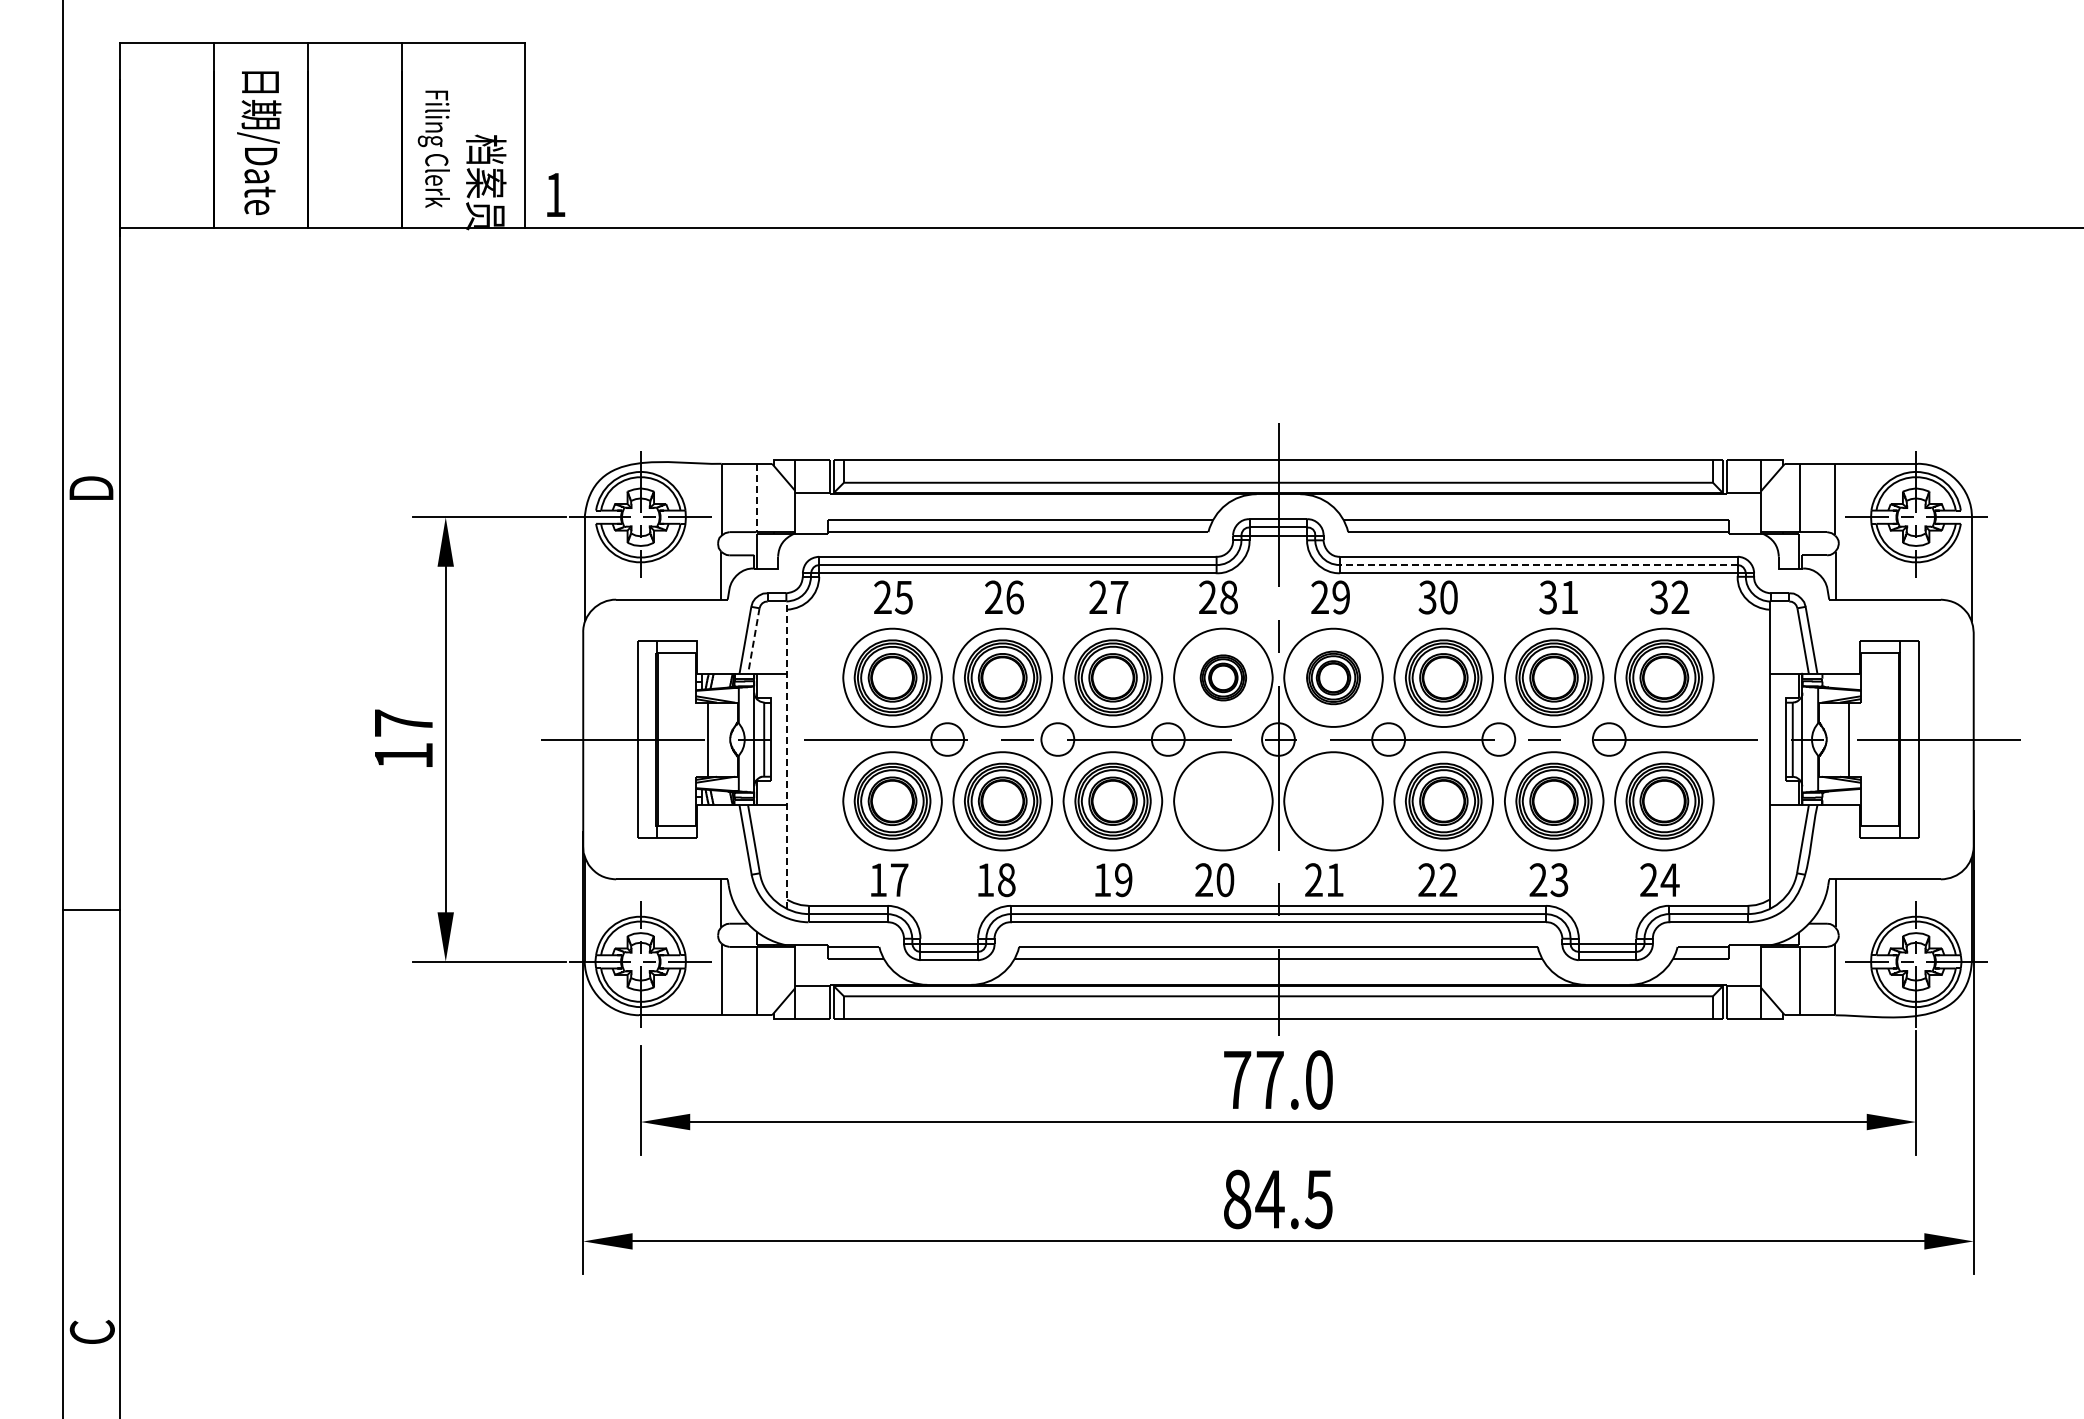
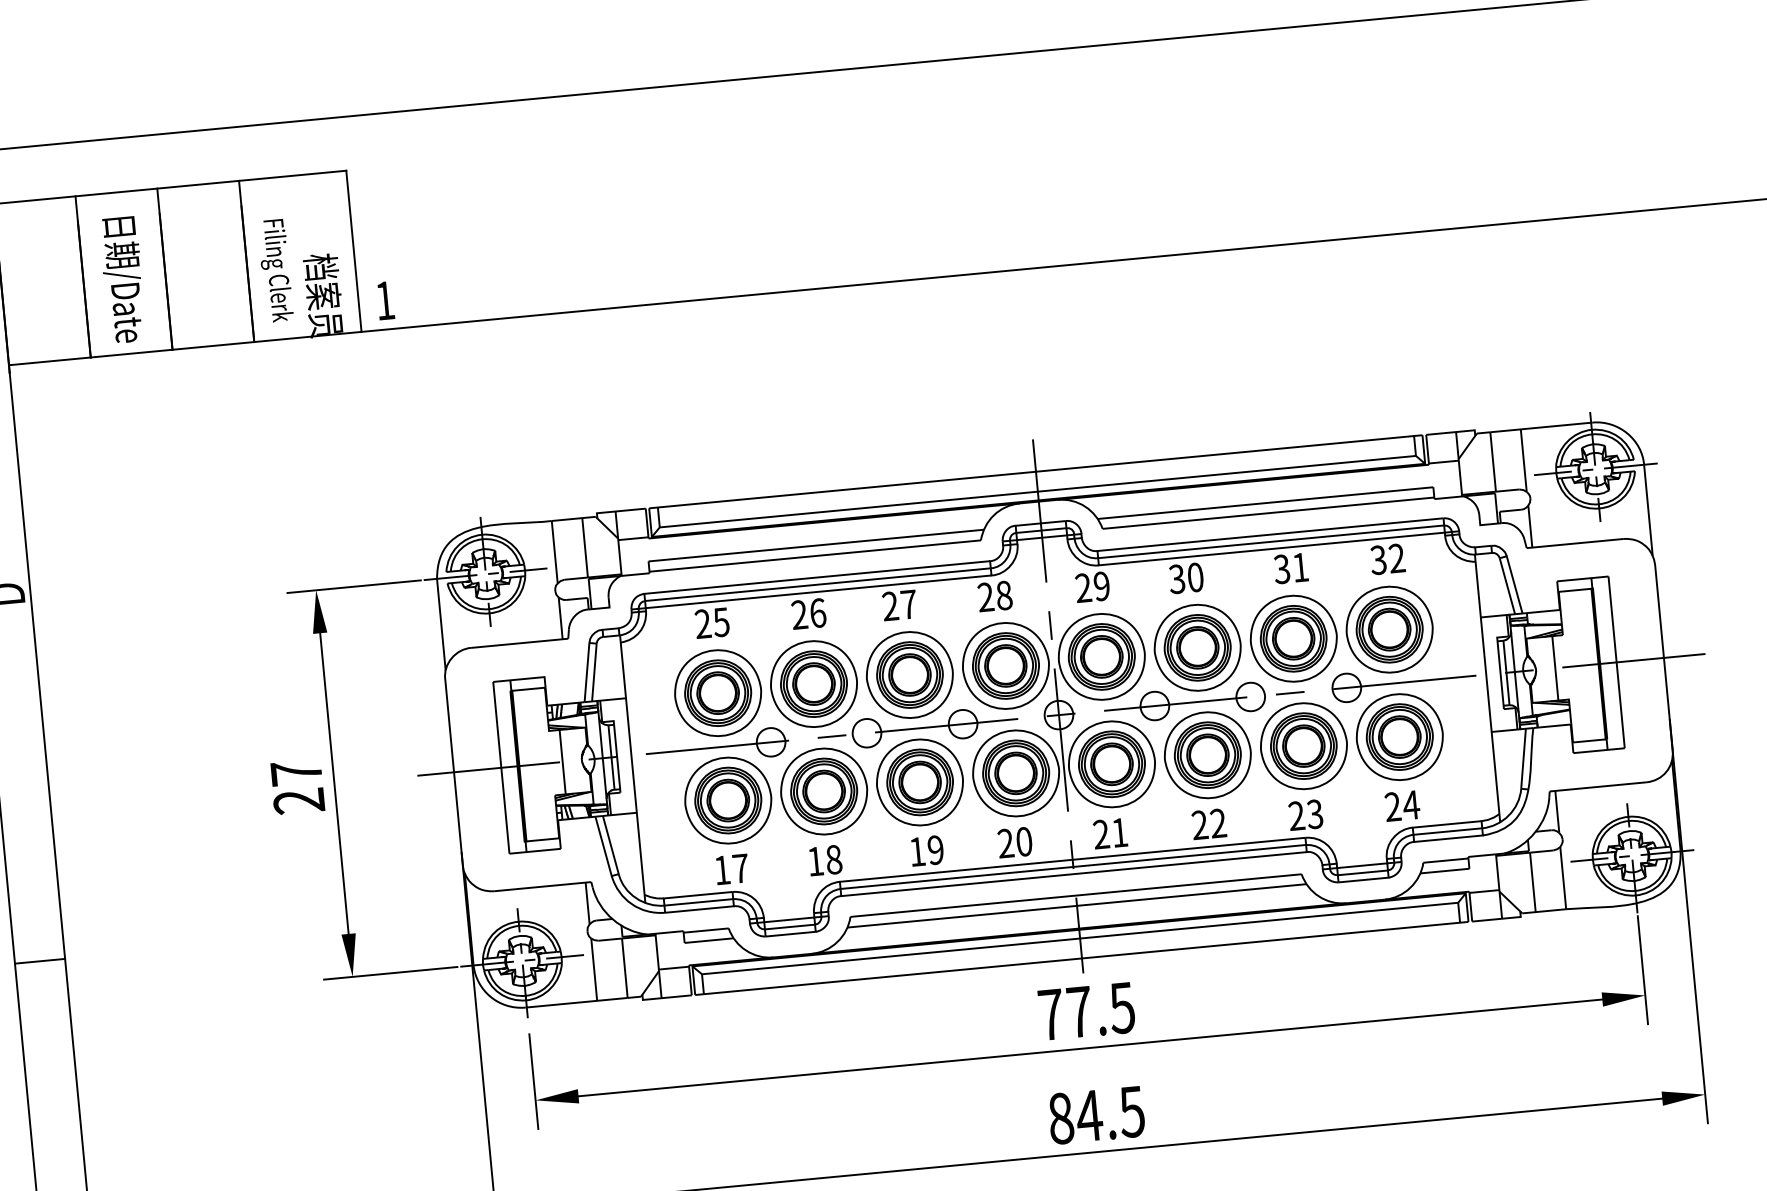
line: (756, 498) -> (584, 548), dashed -> solid
line: (1538, 565) -> (1270, 542), dashed -> solid
line: (753, 641) -> (594, 672), dashed -> solid
part: (1223, 677) -> (1006, 665), size x1.67
part: (1333, 677) -> (1101, 656), size x1.43
text: (403, 755) -> (298, 800), 17 -> 27
line: (787, 755) -> (633, 769), dashed -> solid
part: (1223, 800) -> (1016, 772), added
part: (1333, 800) -> (1111, 763), added
text: (1318, 1079) -> (1121, 1007), 77.0 -> 77.5

